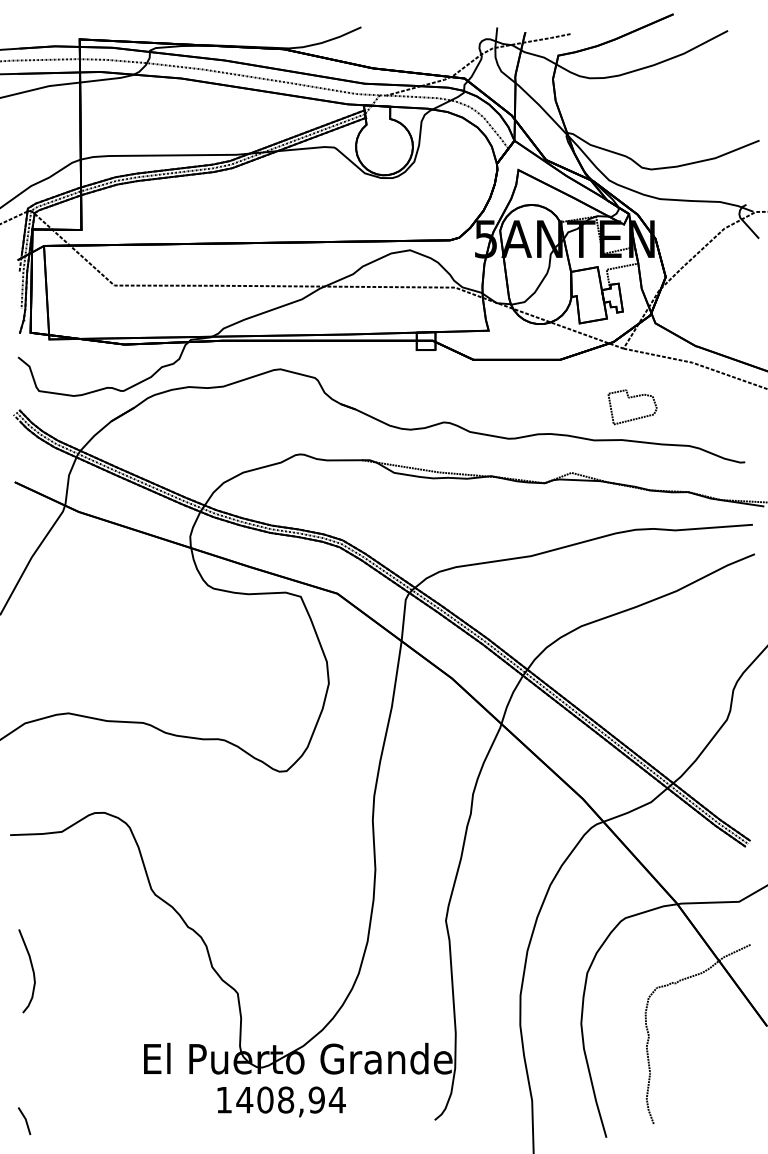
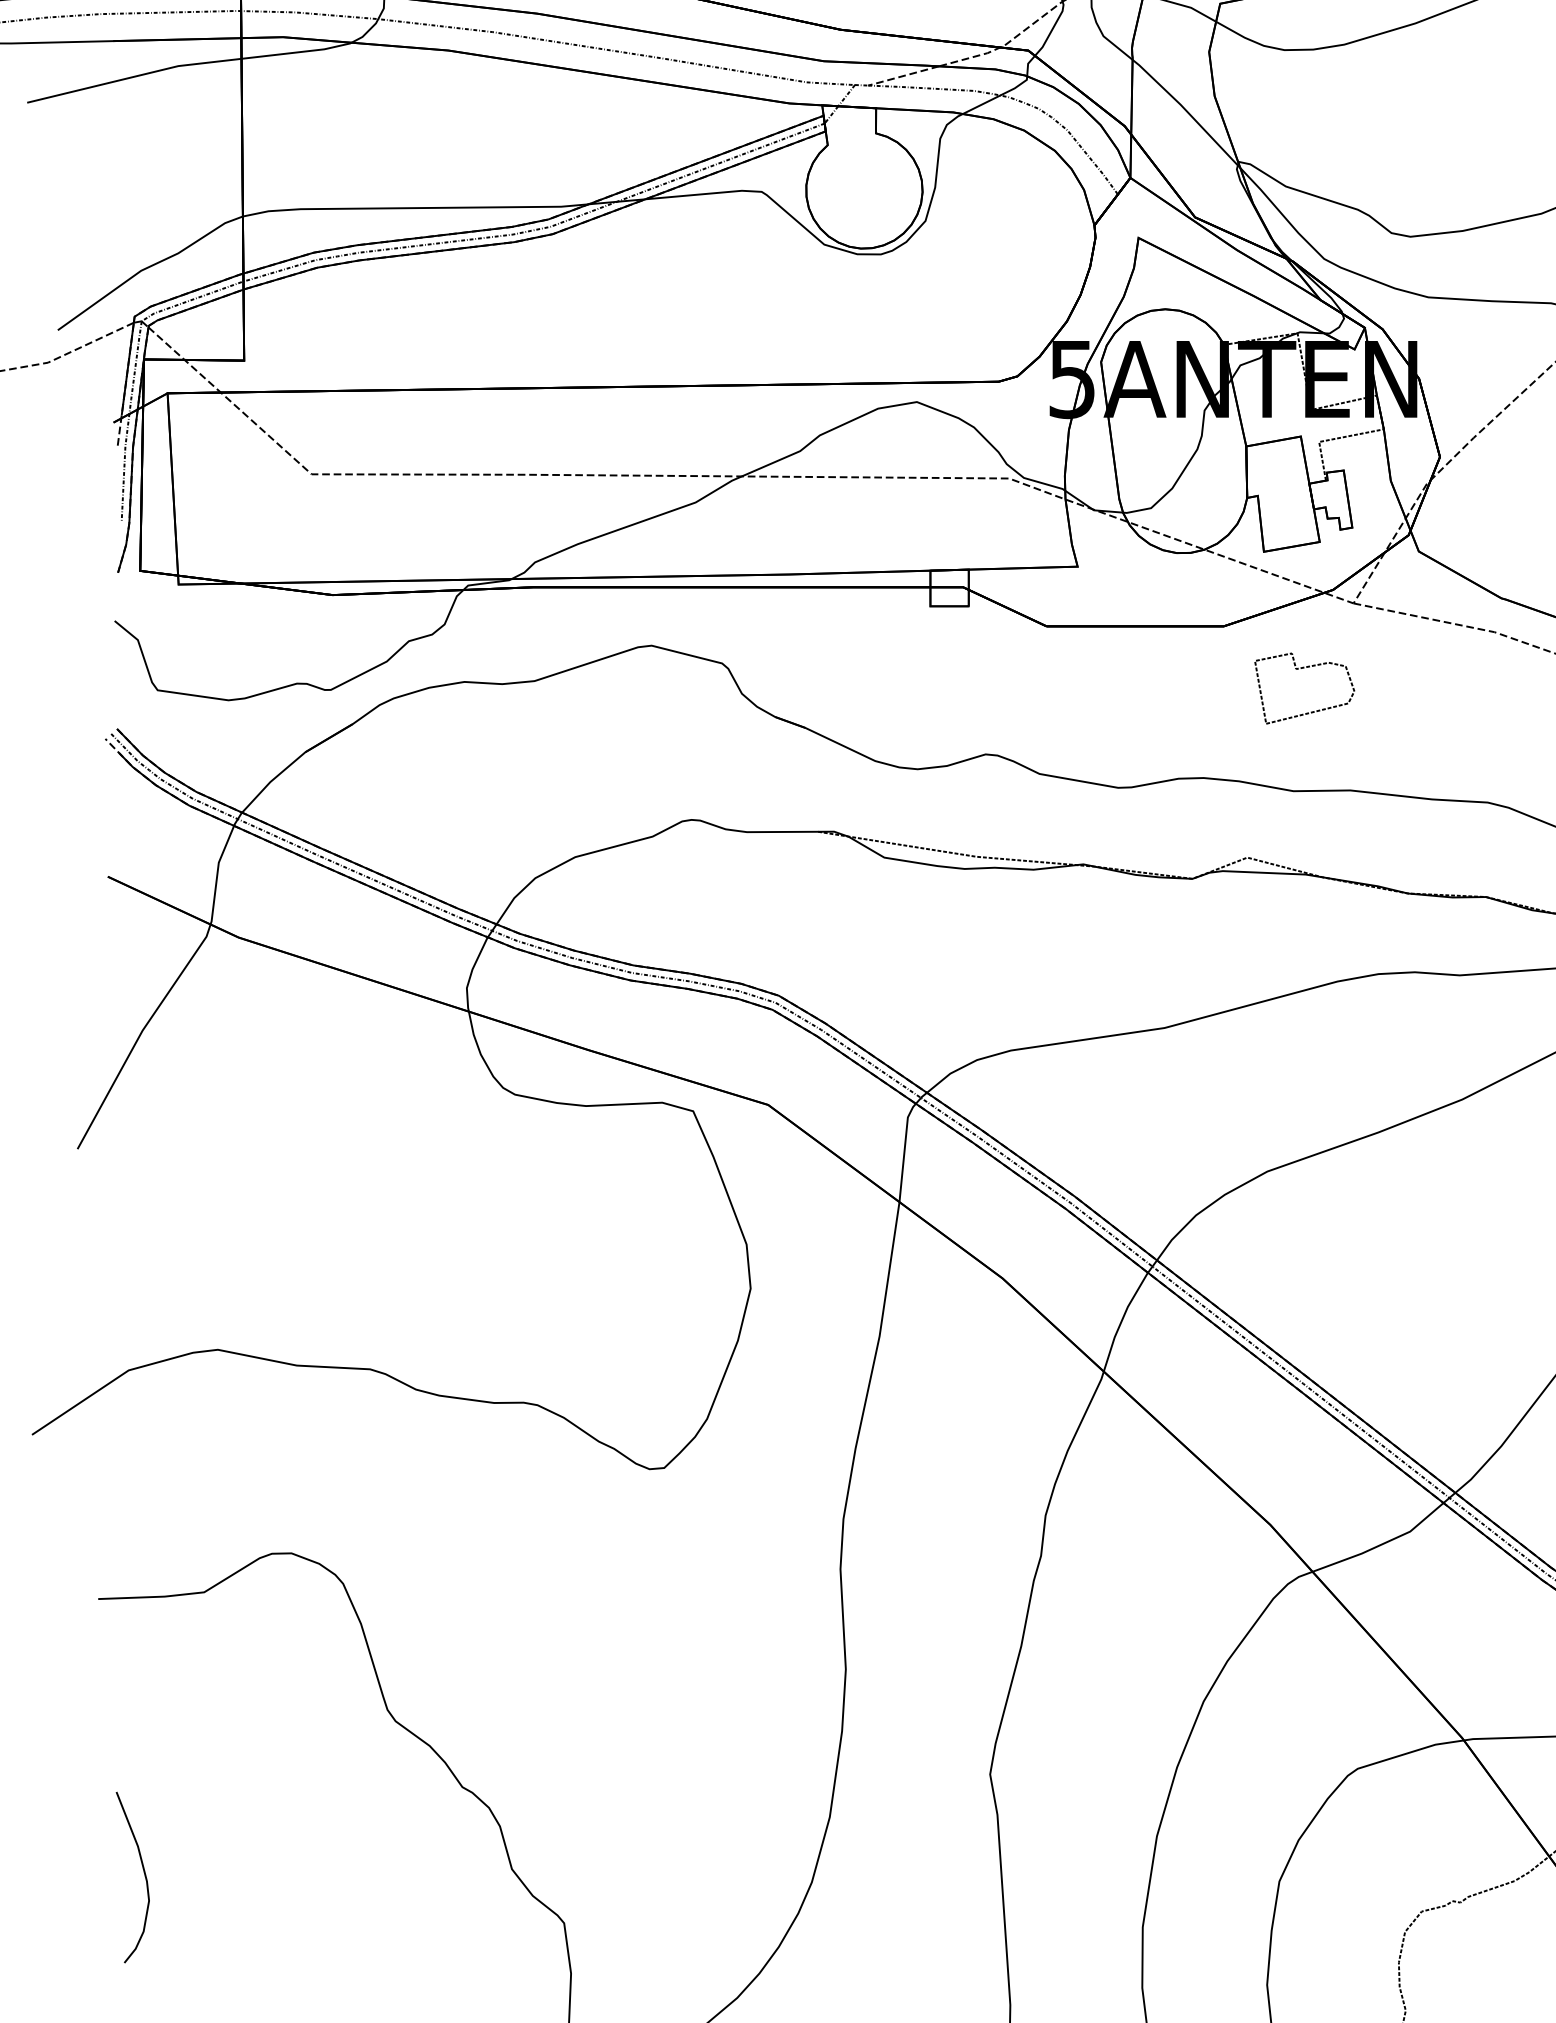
part: (632, 407) -> (1304, 689), moved

